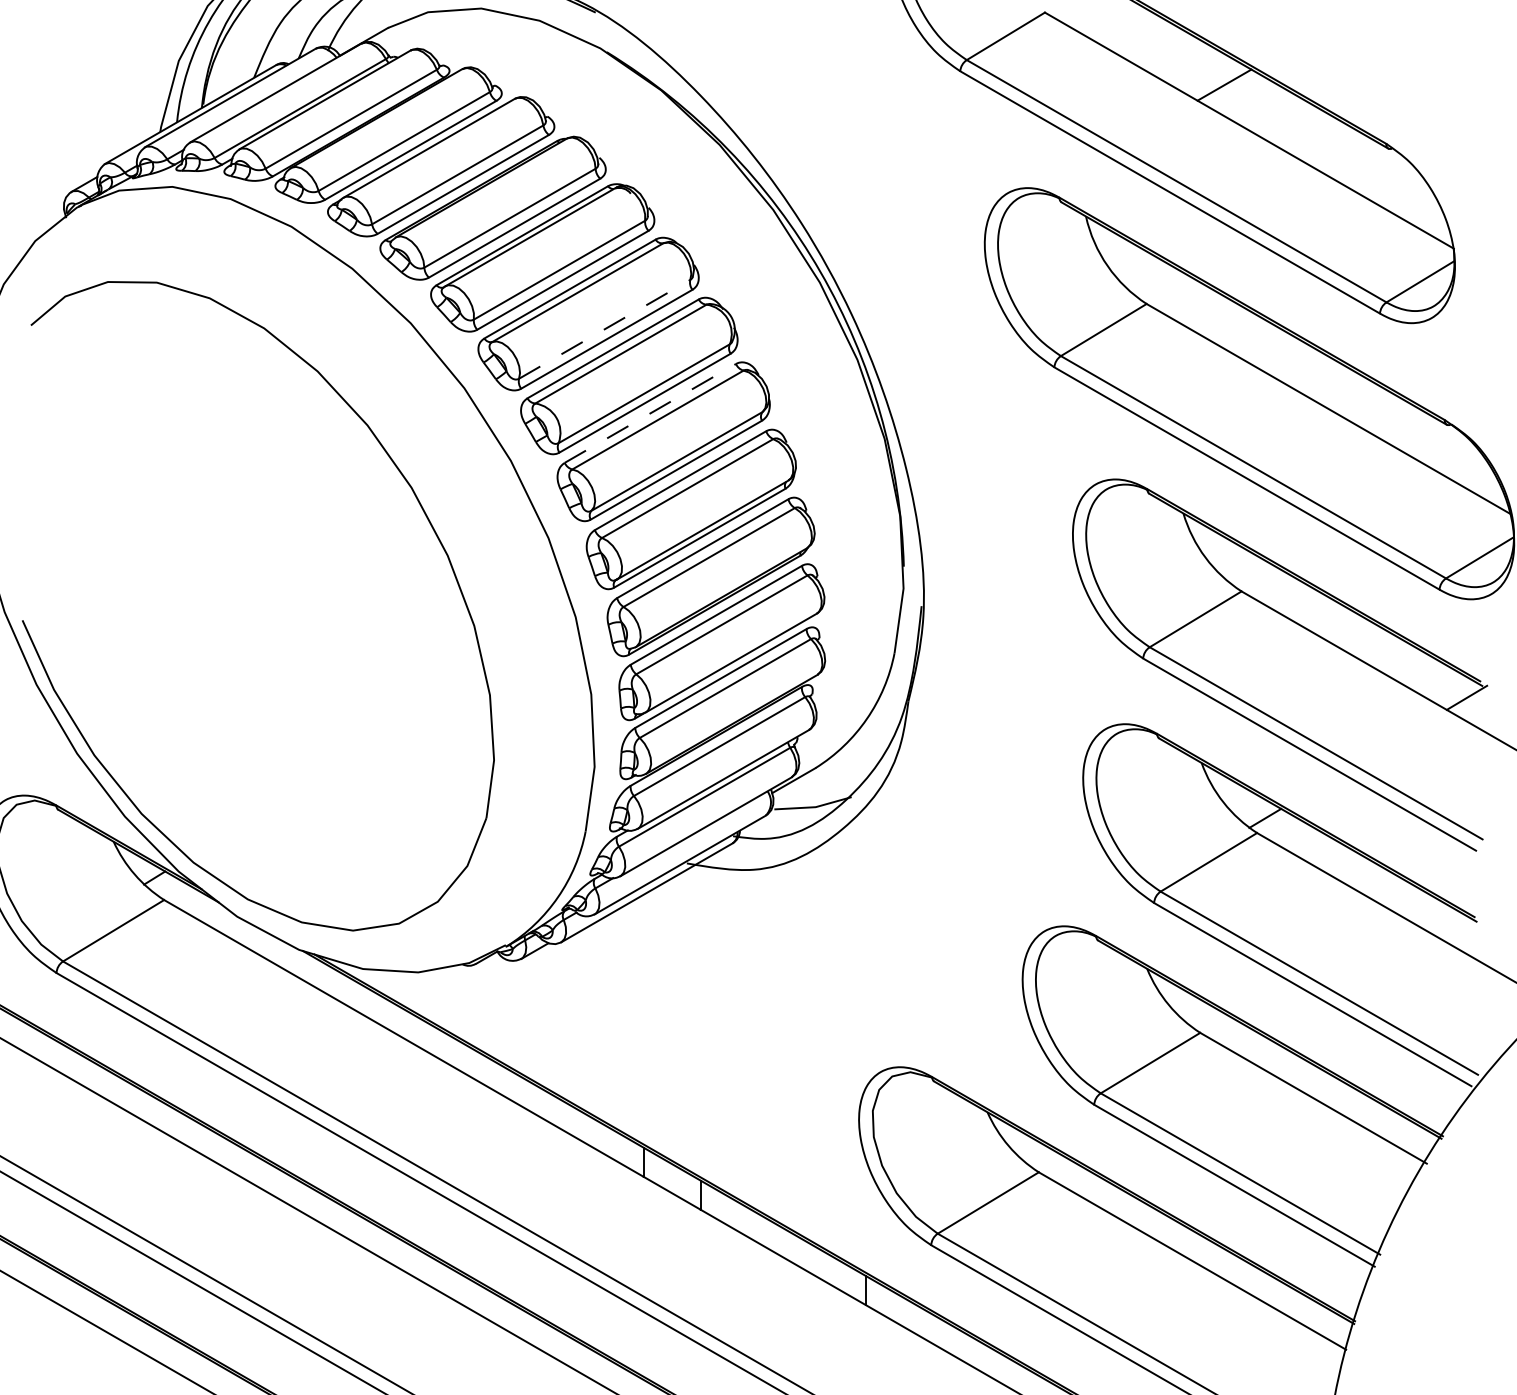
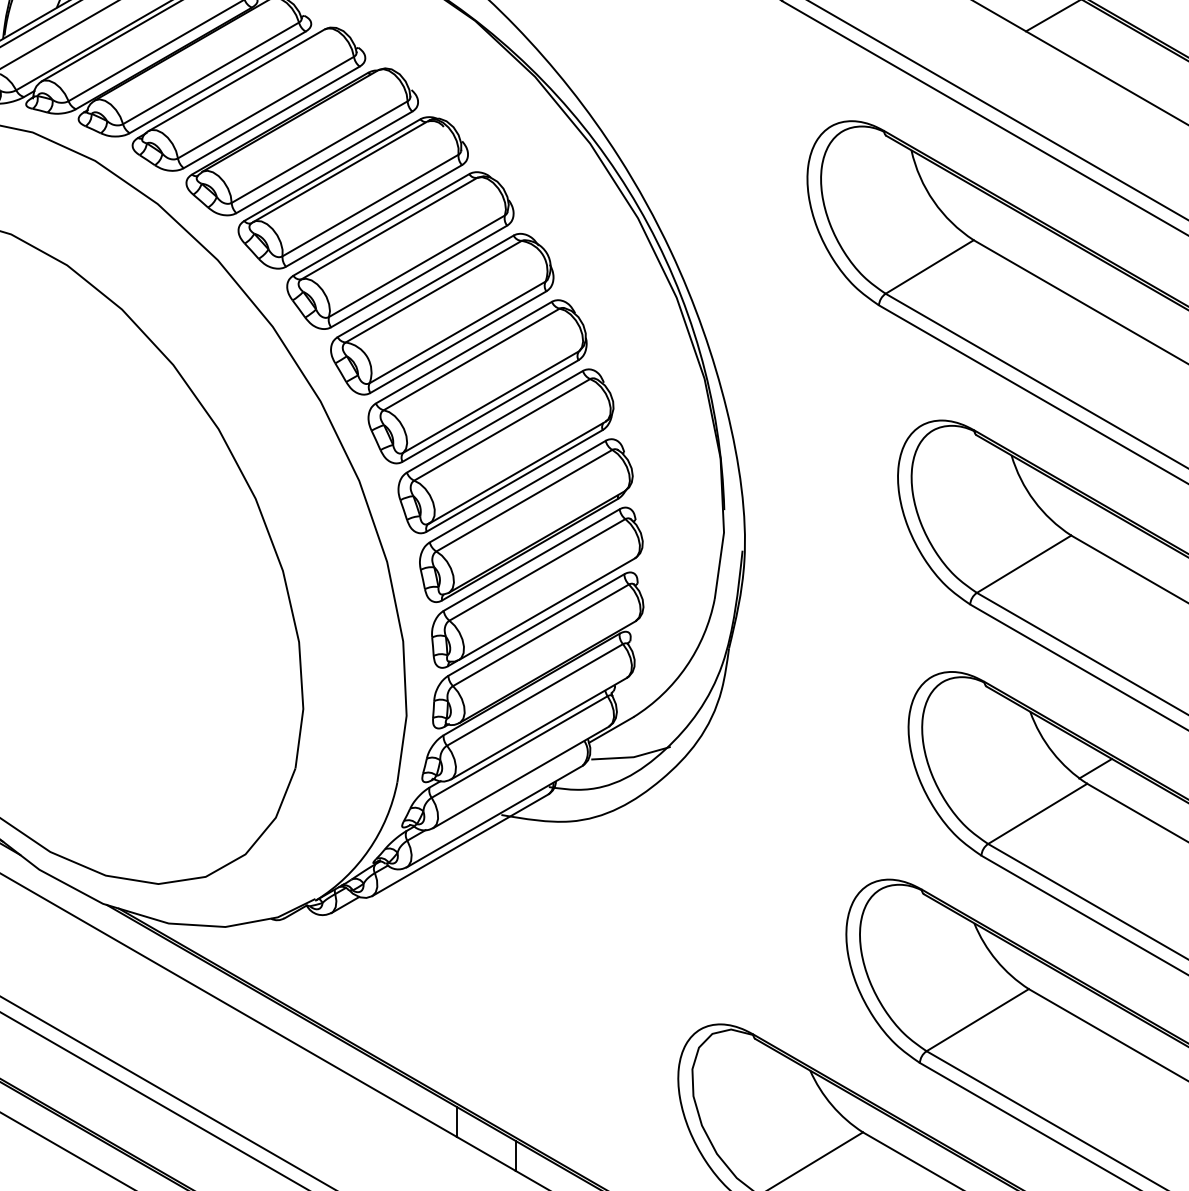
line: (604, 329) -> (416, 266), dashed -> solid
line: (650, 413) -> (464, 352), dashed -> solid

